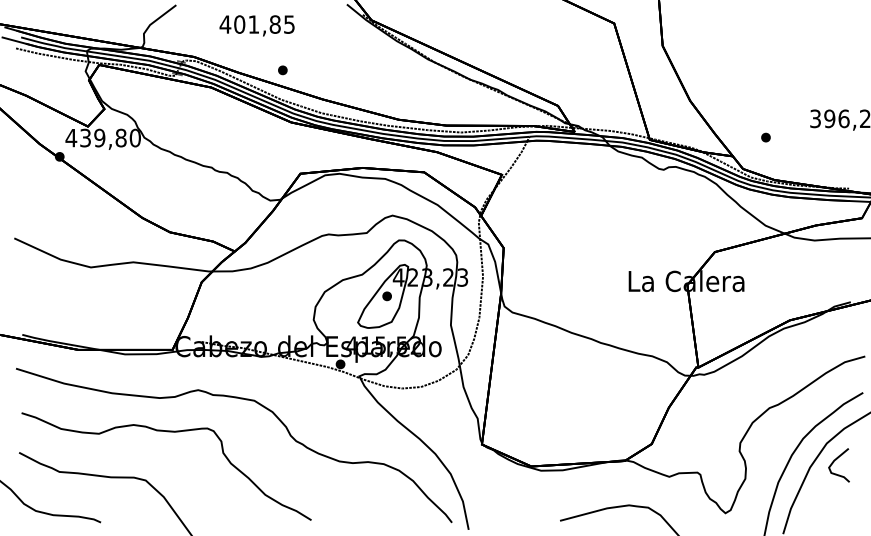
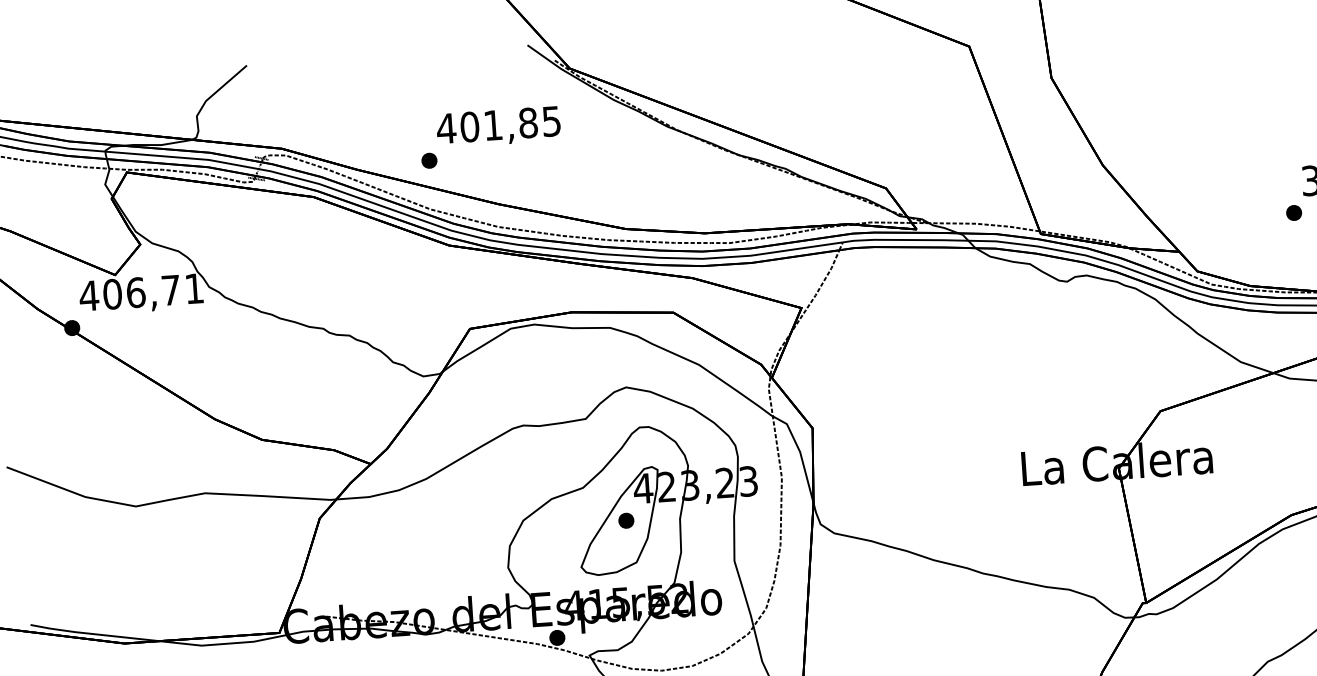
text: (256, 25) -> (497, 126), moved
text: (110, 137) -> (153, 290), 439,80 -> 406,71
part: (765, 137) -> (1293, 212), moved

